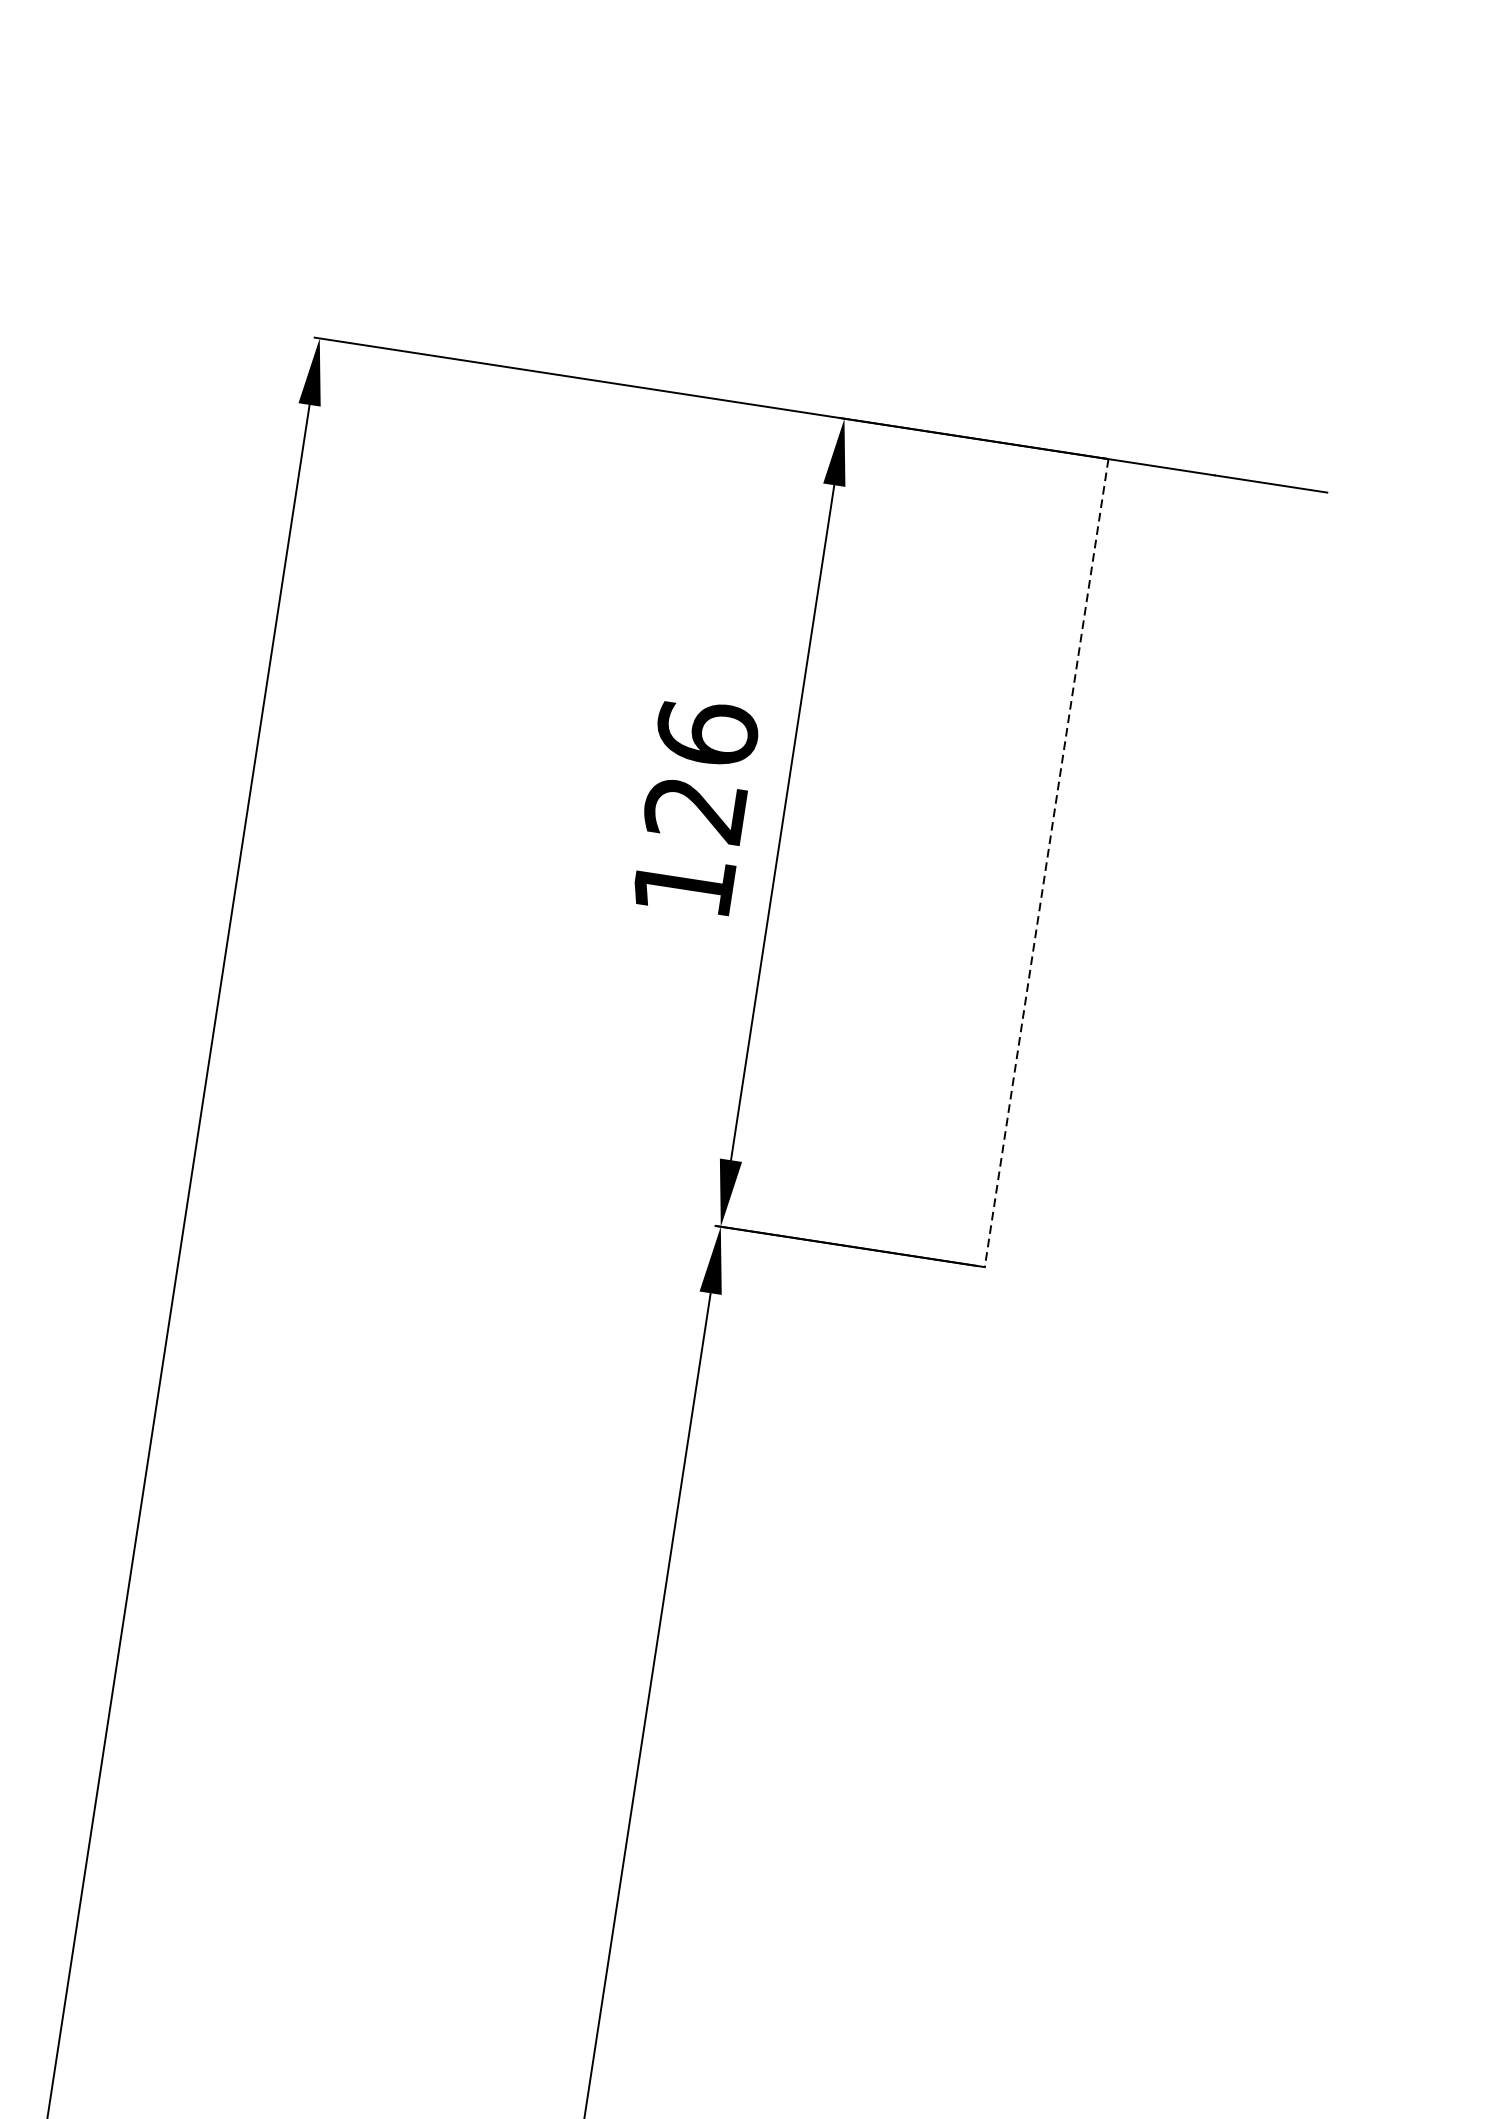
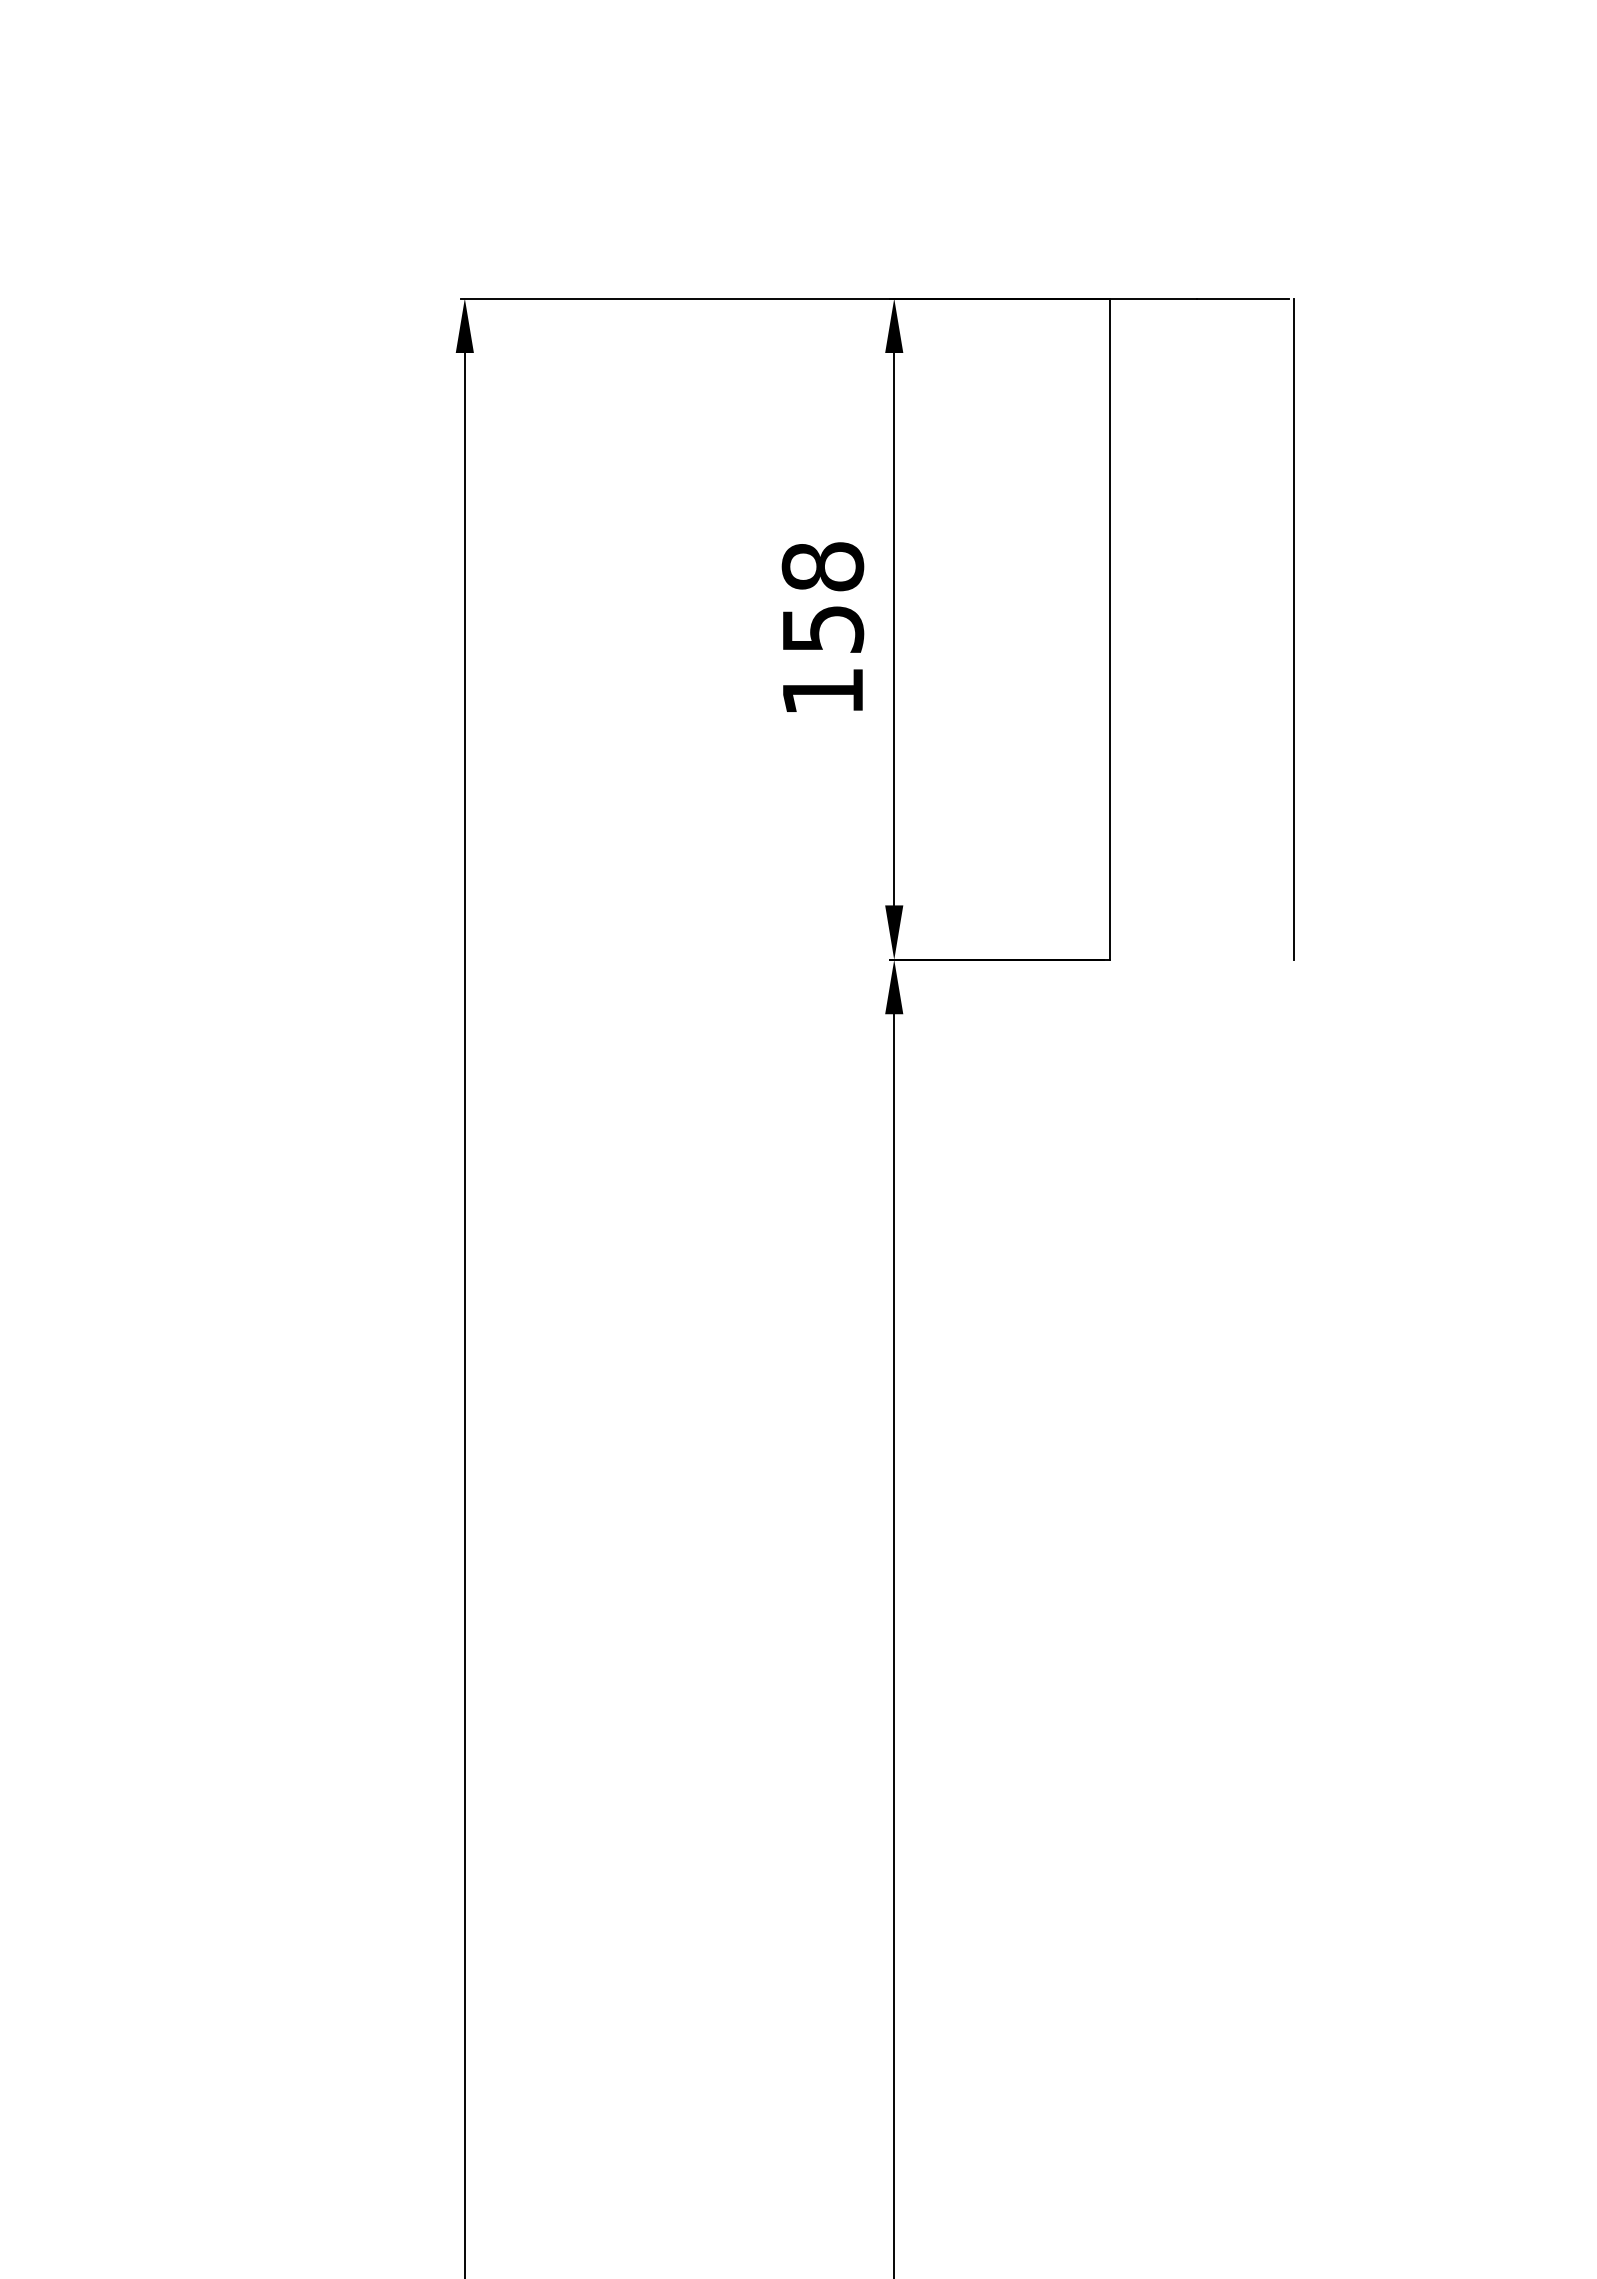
text: (700, 770) -> (822, 597), 126 -> 158
line: (1046, 863) -> (1110, 629), dashed -> solid
line: (1271, 896) -> (1294, 628), added

